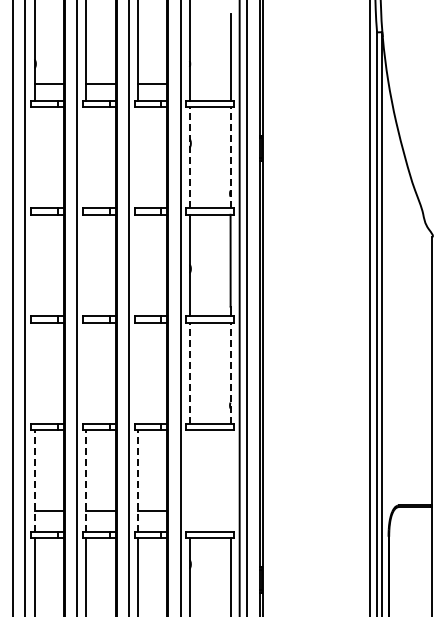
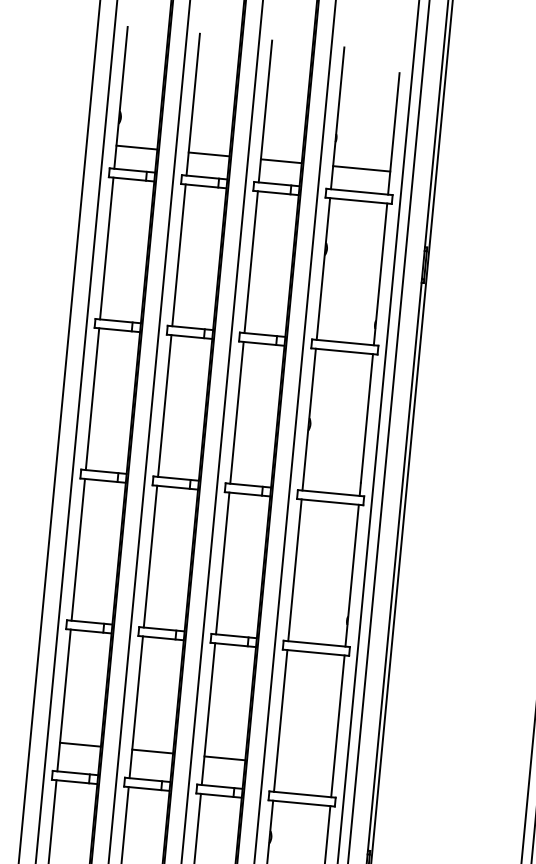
line: (209, 84) -> (360, 169), added
line: (34, 157) -> (106, 248), added
line: (86, 157) -> (179, 255), added
line: (138, 157) -> (251, 261), added
line: (189, 157) -> (323, 268), dashed -> solid
line: (230, 157) -> (380, 274), dashed -> solid
line: (34, 265) -> (92, 399), added
line: (86, 265) -> (164, 405), added
line: (138, 265) -> (237, 412), added
line: (34, 373) -> (78, 550), added
line: (86, 373) -> (150, 556), added
line: (138, 373) -> (223, 563), added
line: (189, 373) -> (294, 570), dashed -> solid
line: (230, 373) -> (351, 575), dashed -> solid
line: (189, 480) -> (280, 719), added
line: (230, 480) -> (337, 725), added
line: (34, 481) -> (63, 700), dashed -> solid
line: (86, 481) -> (136, 707), dashed -> solid
line: (138, 481) -> (209, 714), dashed -> solid

